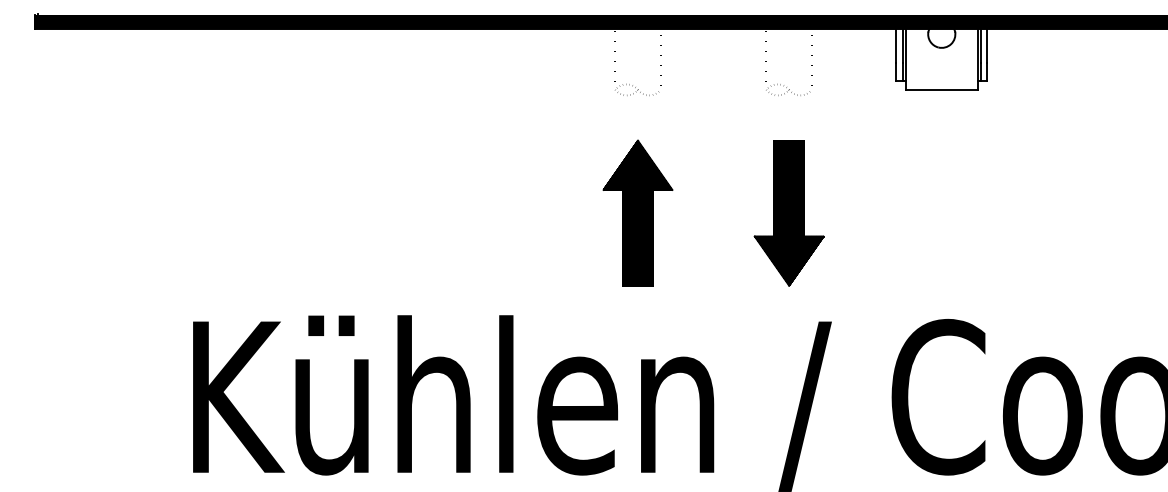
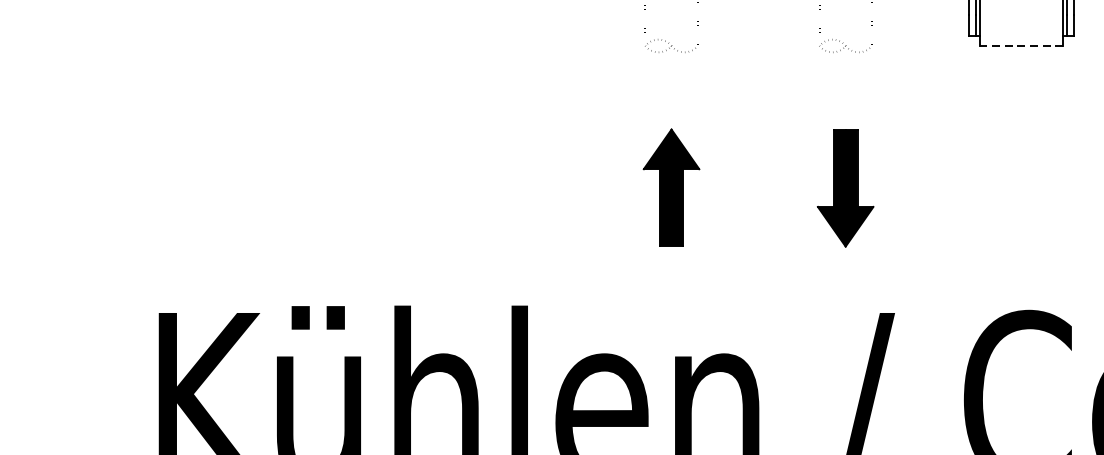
line: (941, 90) -> (1021, 46), solid -> dashed
part: (637, 212) -> (670, 187), size x0.7
part: (788, 213) -> (844, 188), size x0.7

